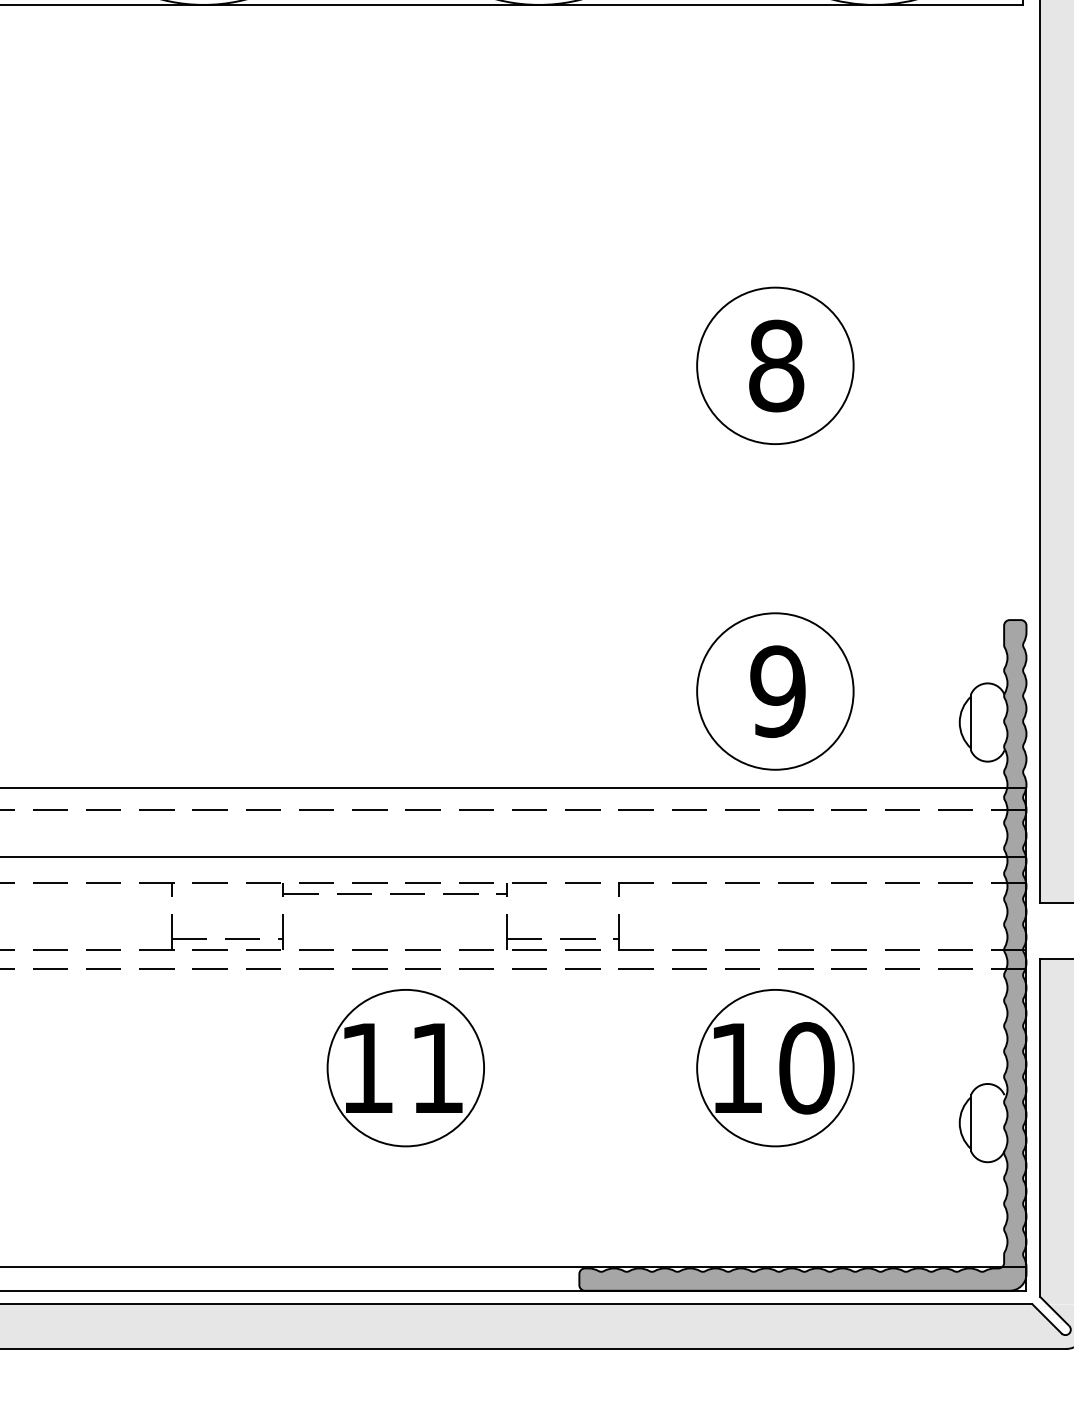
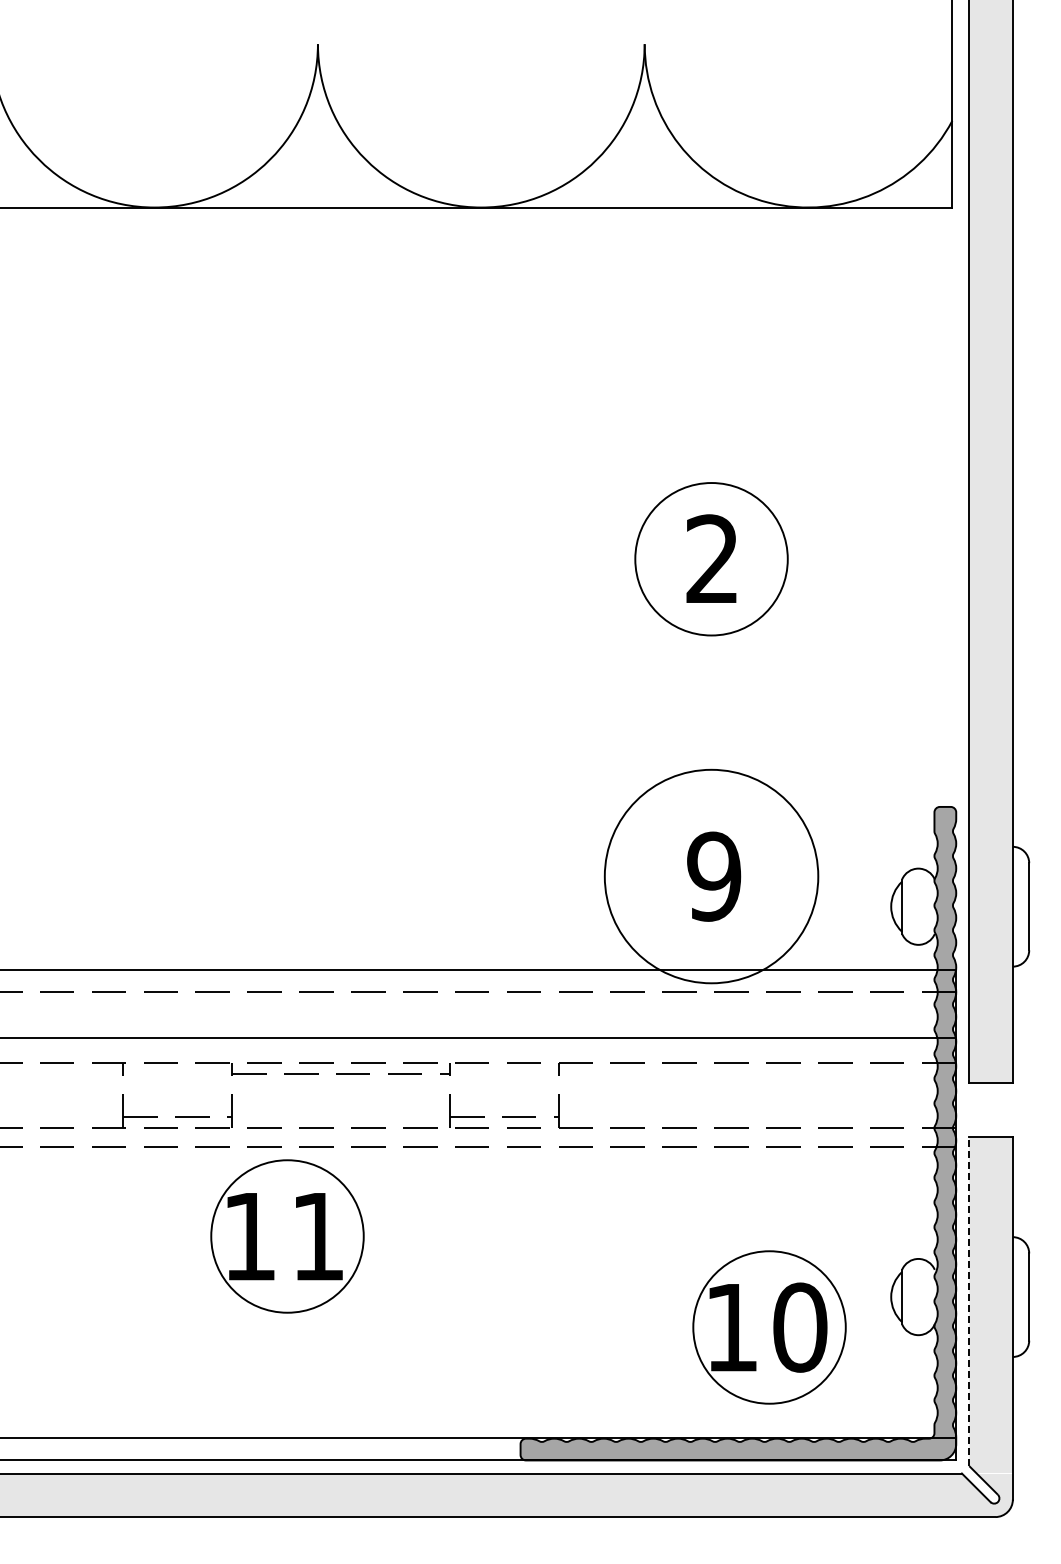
text: (776, 366) -> (712, 559), 8 -> 2
circle: (775, 691) -> (711, 876), size x1.4
part: (405, 1068) -> (287, 1236), moved
part: (775, 1068) -> (769, 1327), moved
line: (1040, 1127) -> (969, 1301), solid -> dashed

